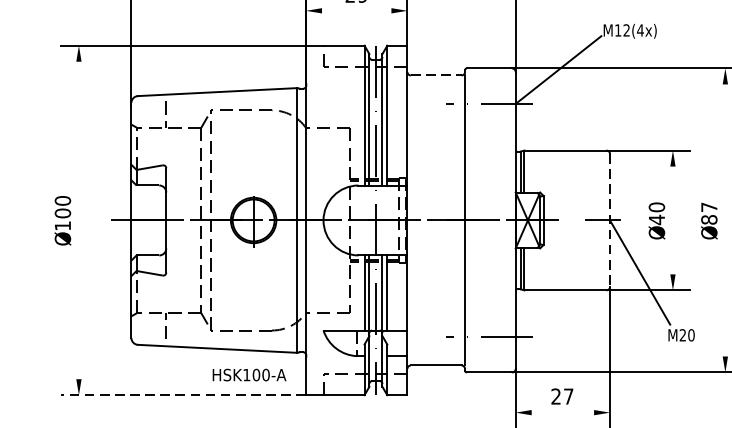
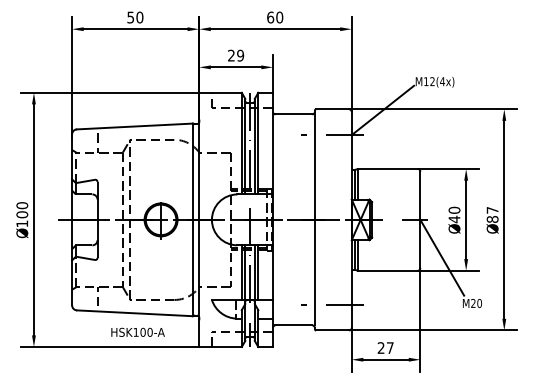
line: (355, 11) -> (235, 67), added
line: (437, 75) -> (294, 114), dashed -> solid
line: (78, 219) -> (33, 219), added
line: (673, 219) -> (466, 219), added
line: (725, 219) -> (504, 219), added
line: (610, 221) -> (420, 220), dashed -> solid
text: (248, 373) -> (137, 331), moved
line: (184, 395) -> (110, 347), dashed -> solid
line: (562, 412) -> (385, 359), added

